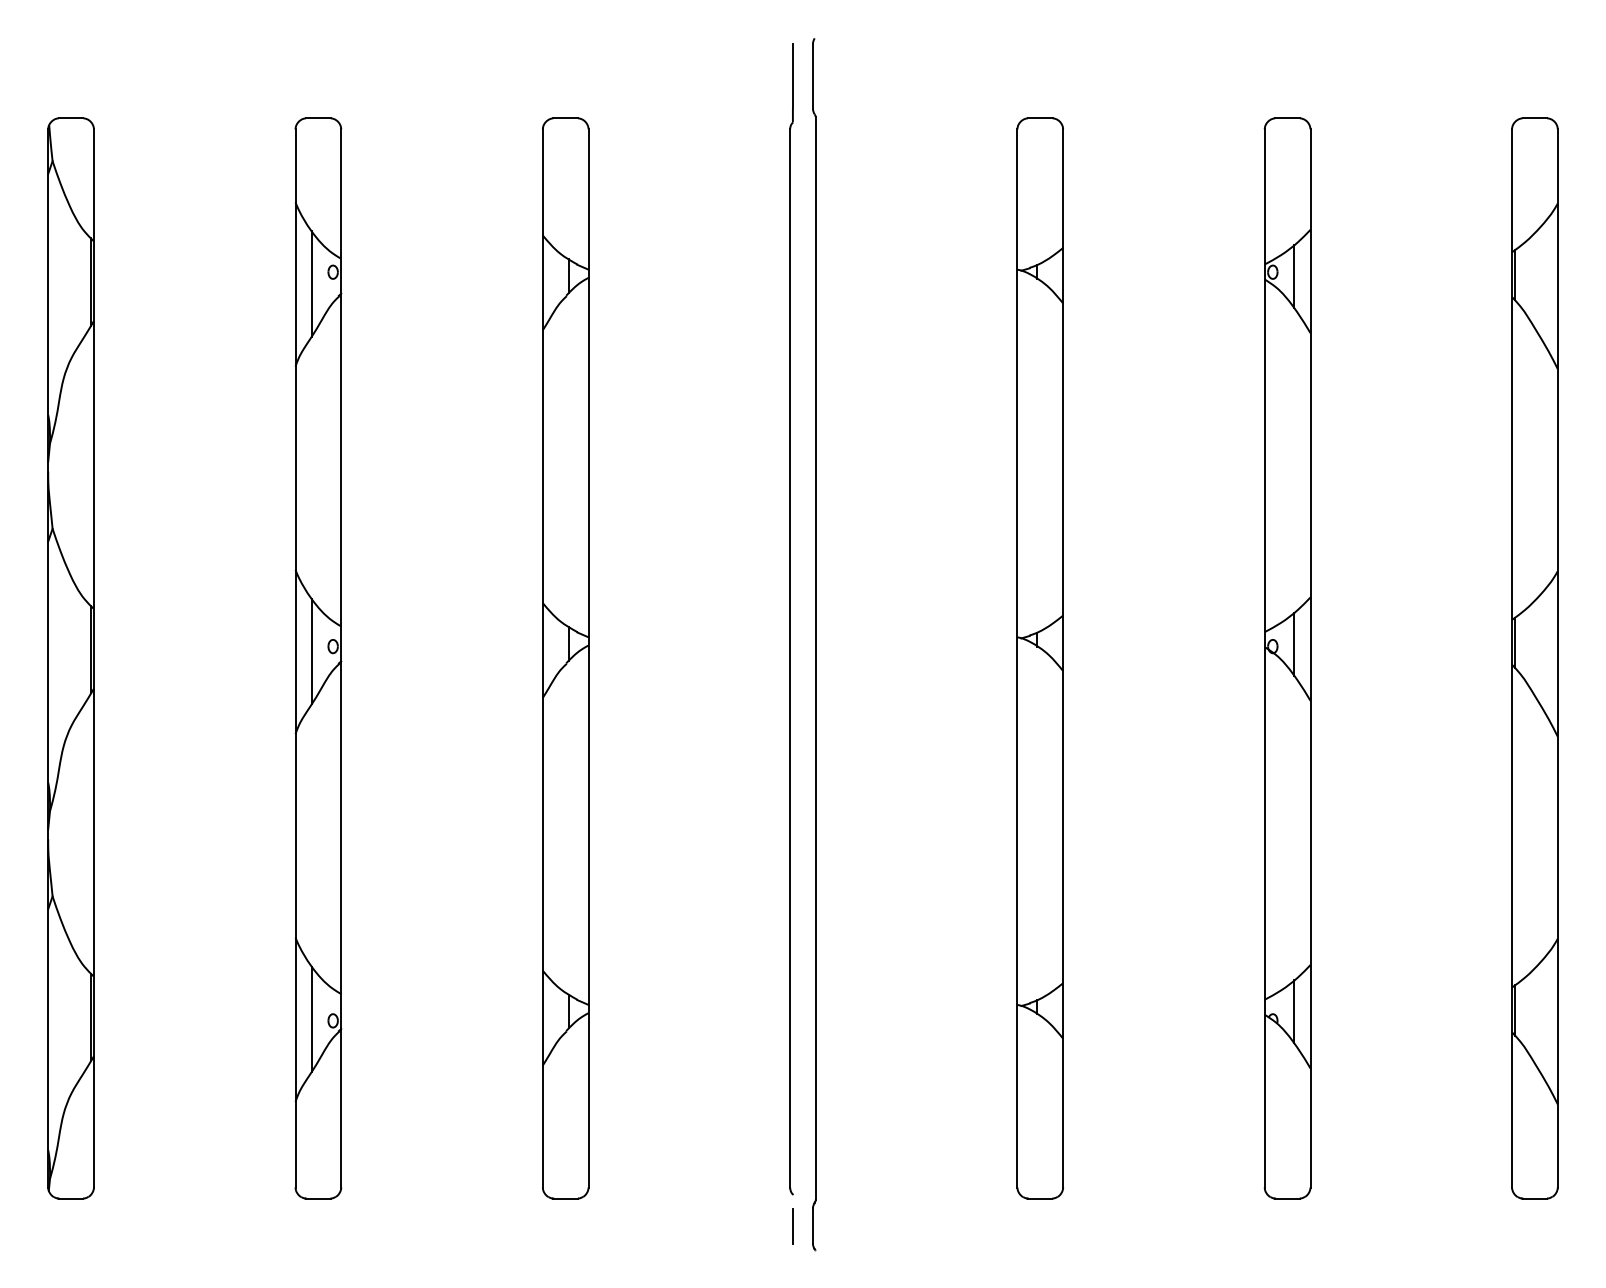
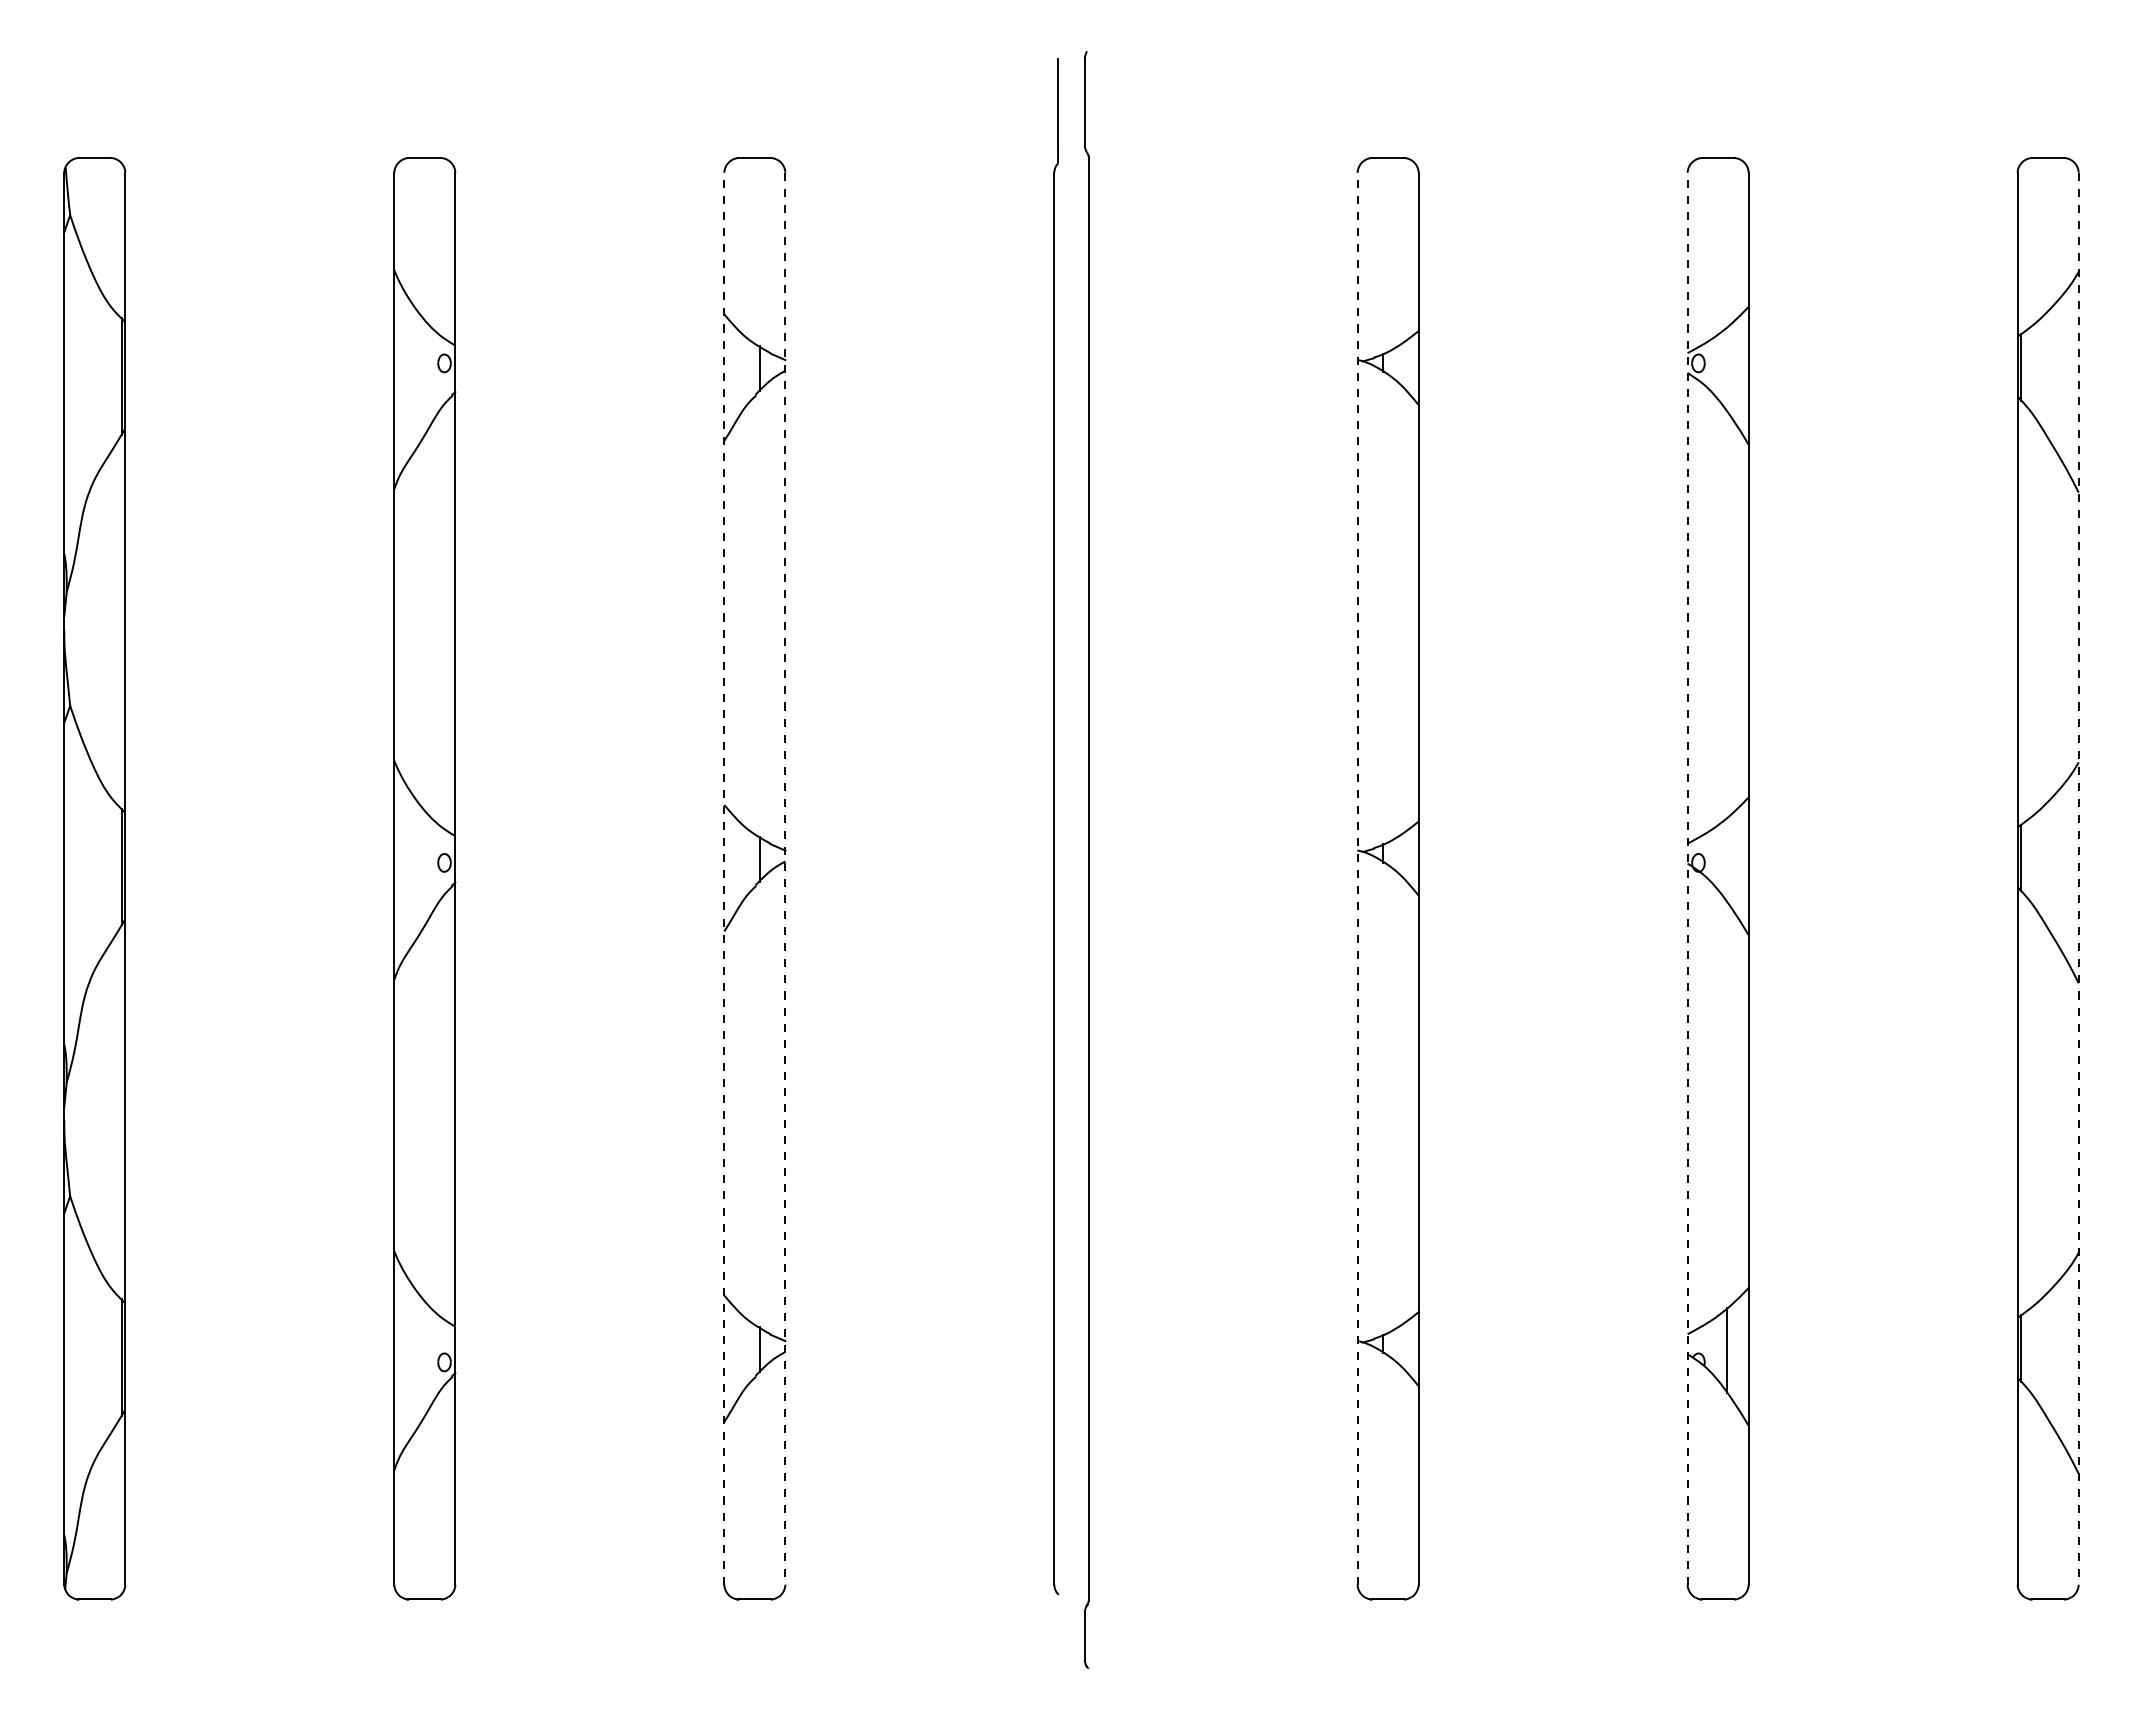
line: (1294, 276) -> (1727, 369), removed
line: (311, 283) -> (415, 378), removed
line: (1294, 644) -> (1727, 859), removed
line: (311, 651) -> (415, 869), removed
line: (542, 658) -> (724, 878), solid -> dashed
line: (588, 658) -> (785, 879), solid -> dashed
line: (1017, 658) -> (1357, 878), solid -> dashed
line: (1264, 658) -> (1687, 878), solid -> dashed
line: (1557, 658) -> (2078, 879), solid -> dashed
line: (311, 1019) -> (415, 1360), removed
line: (792, 1226) -> (1057, 1636), removed

